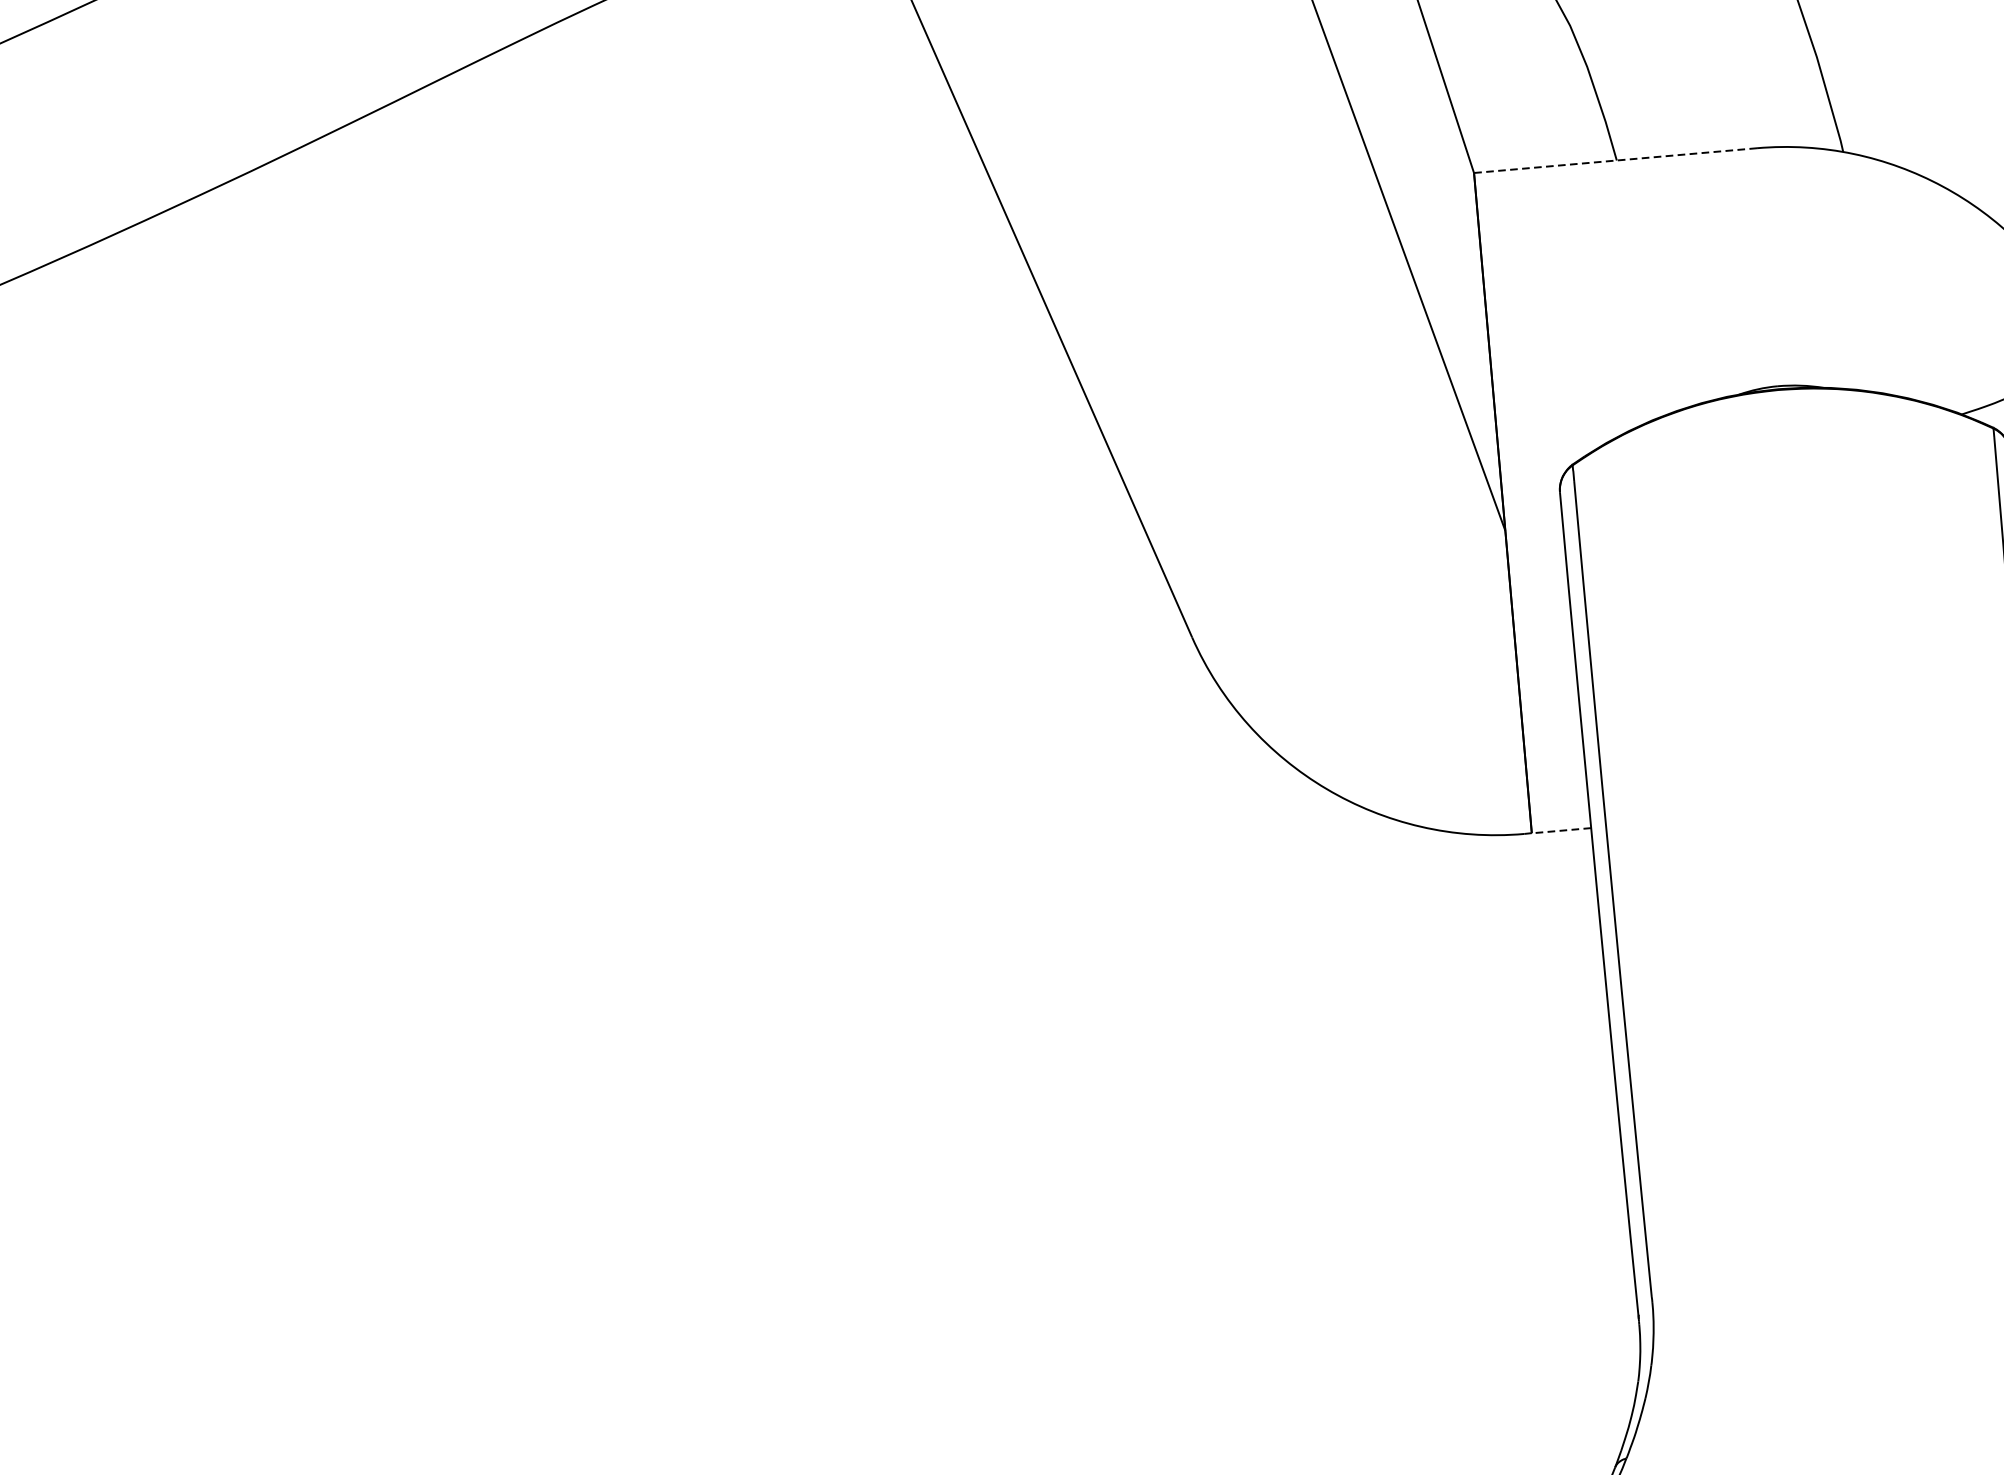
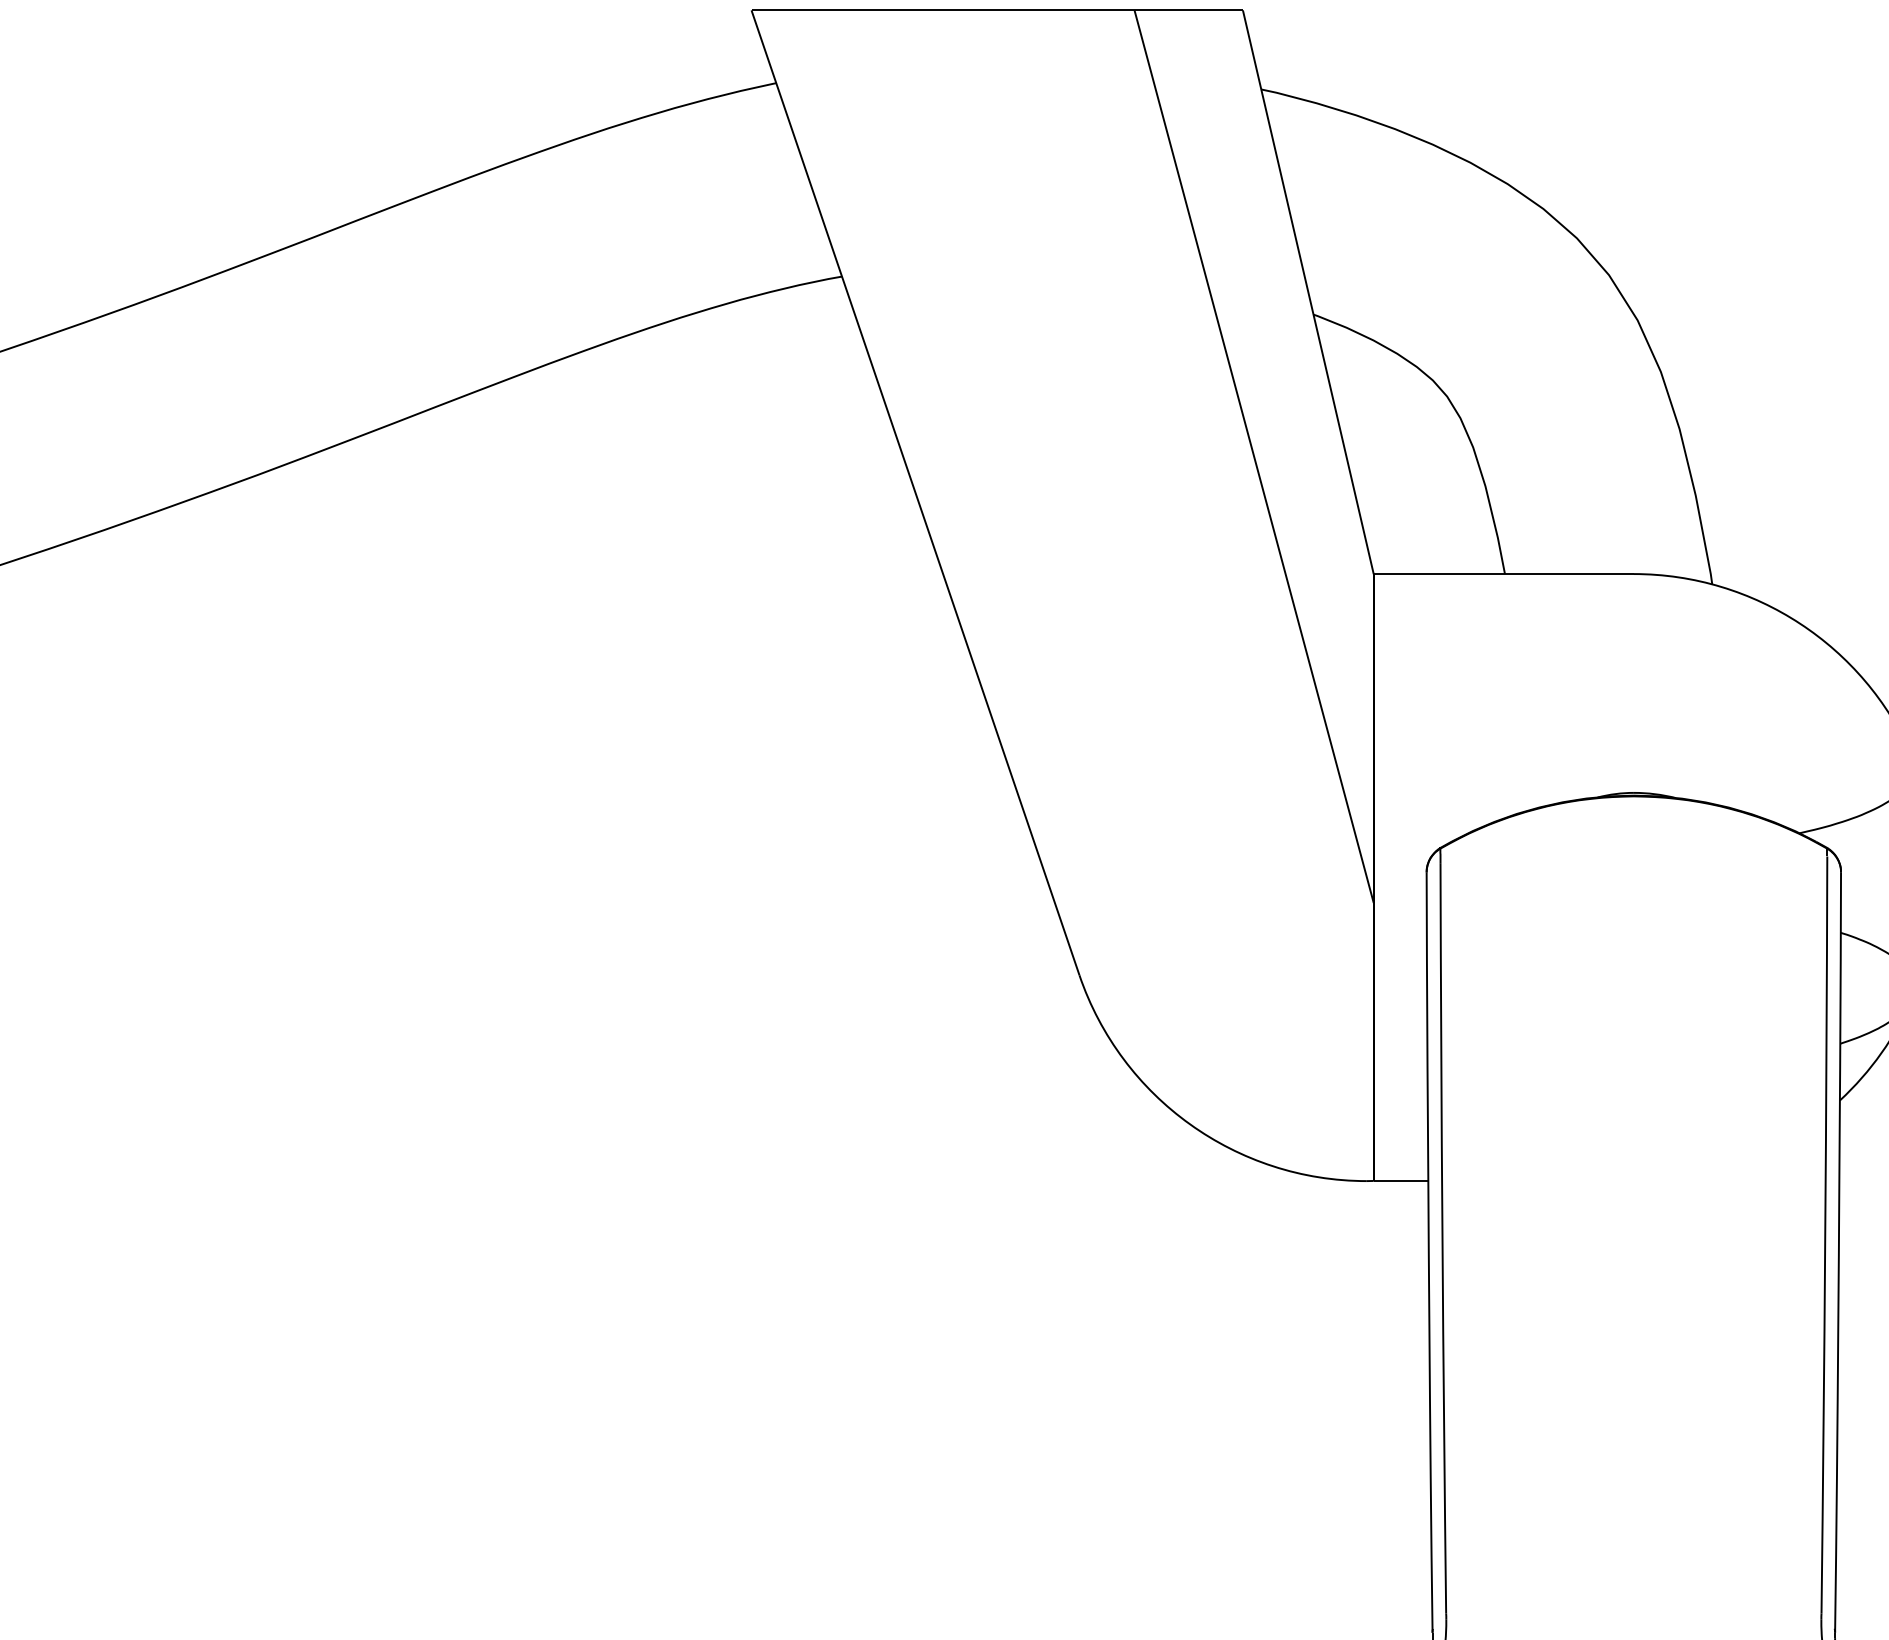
line: (1615, 161) -> (1503, 574), dashed -> solid
line: (1560, 831) -> (1400, 1181), dashed -> solid

